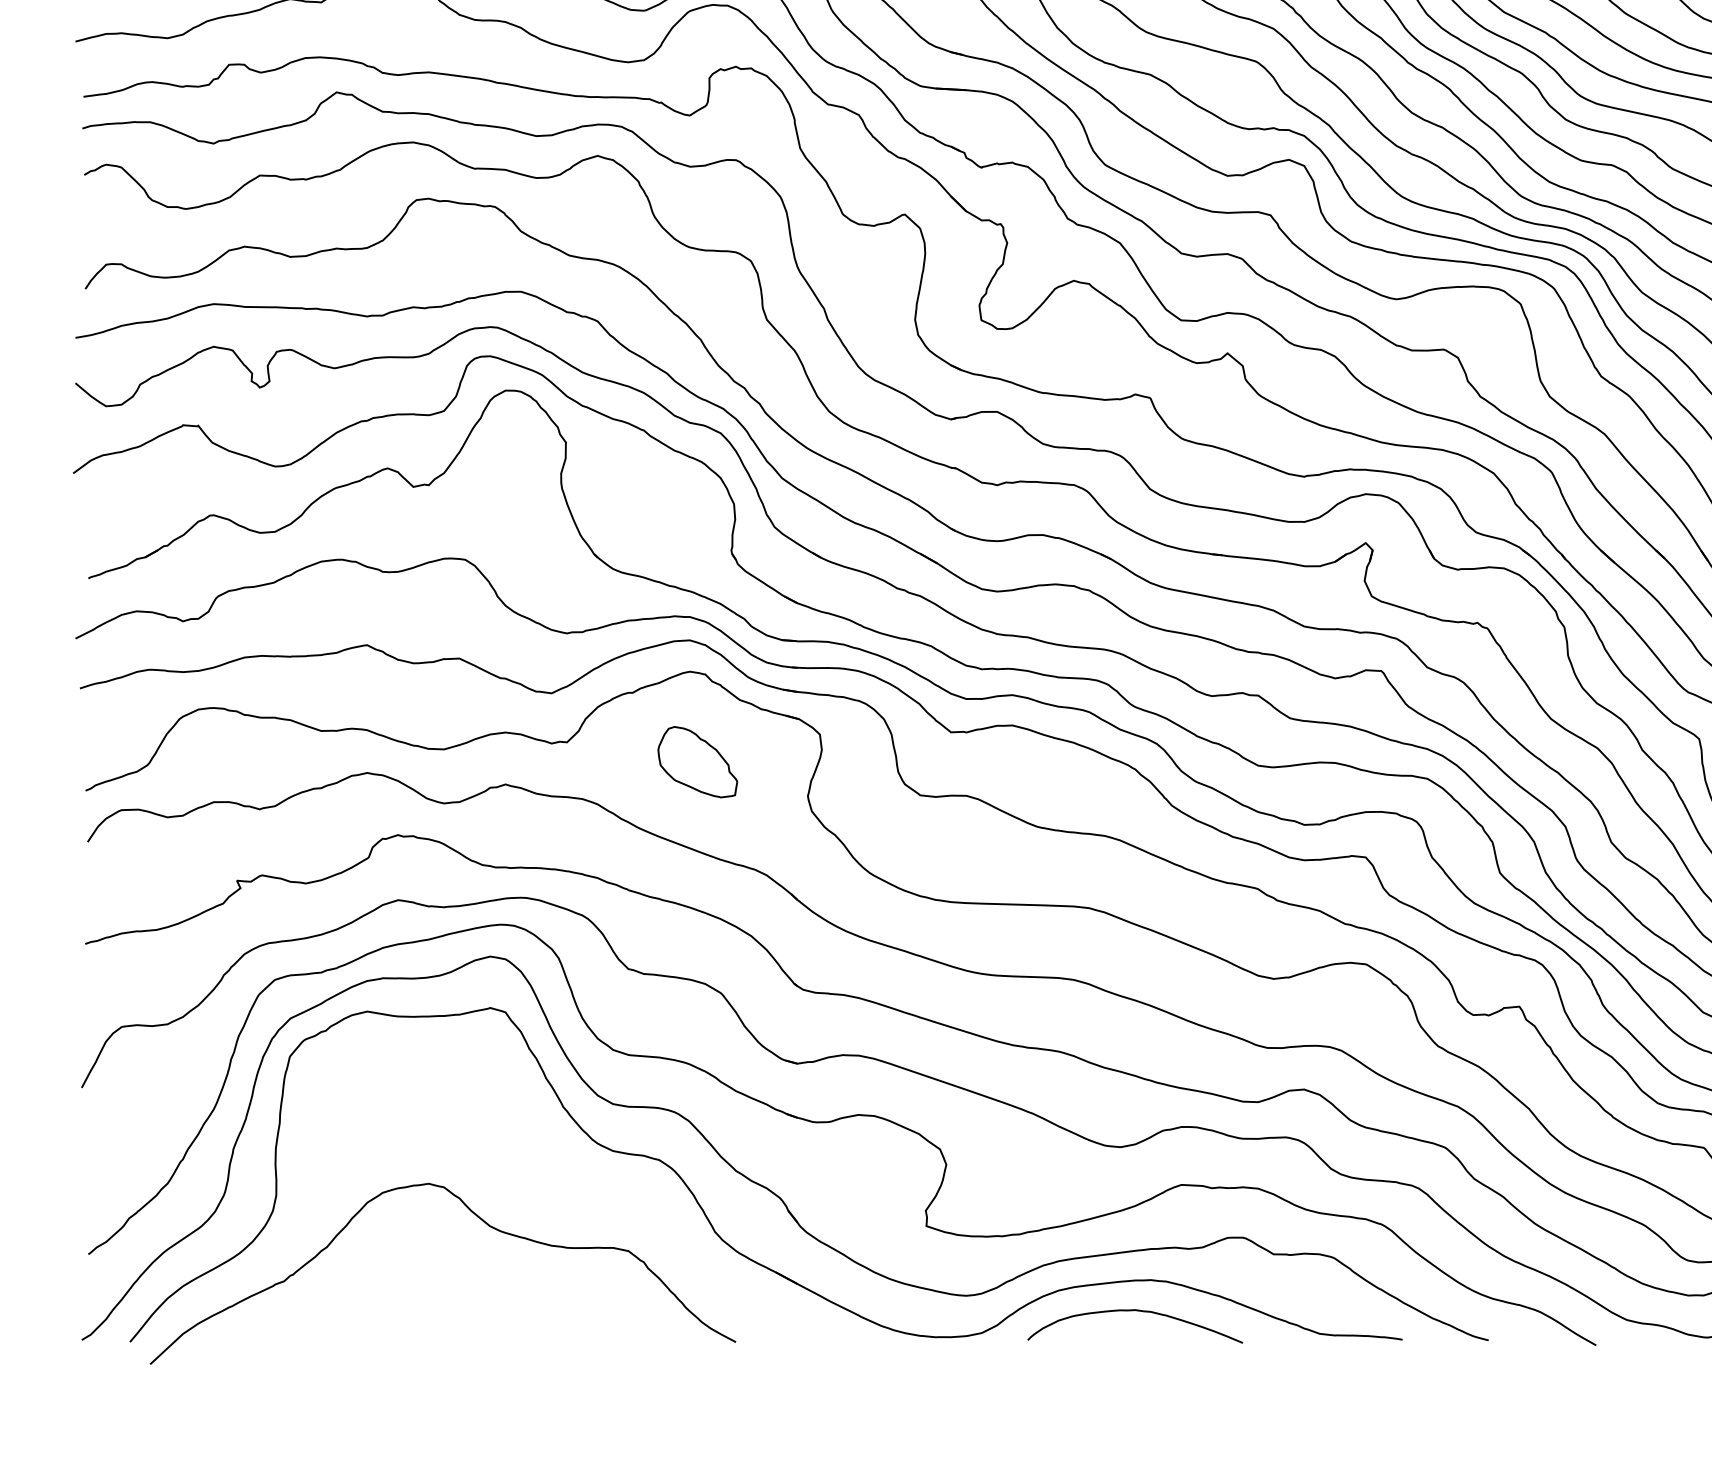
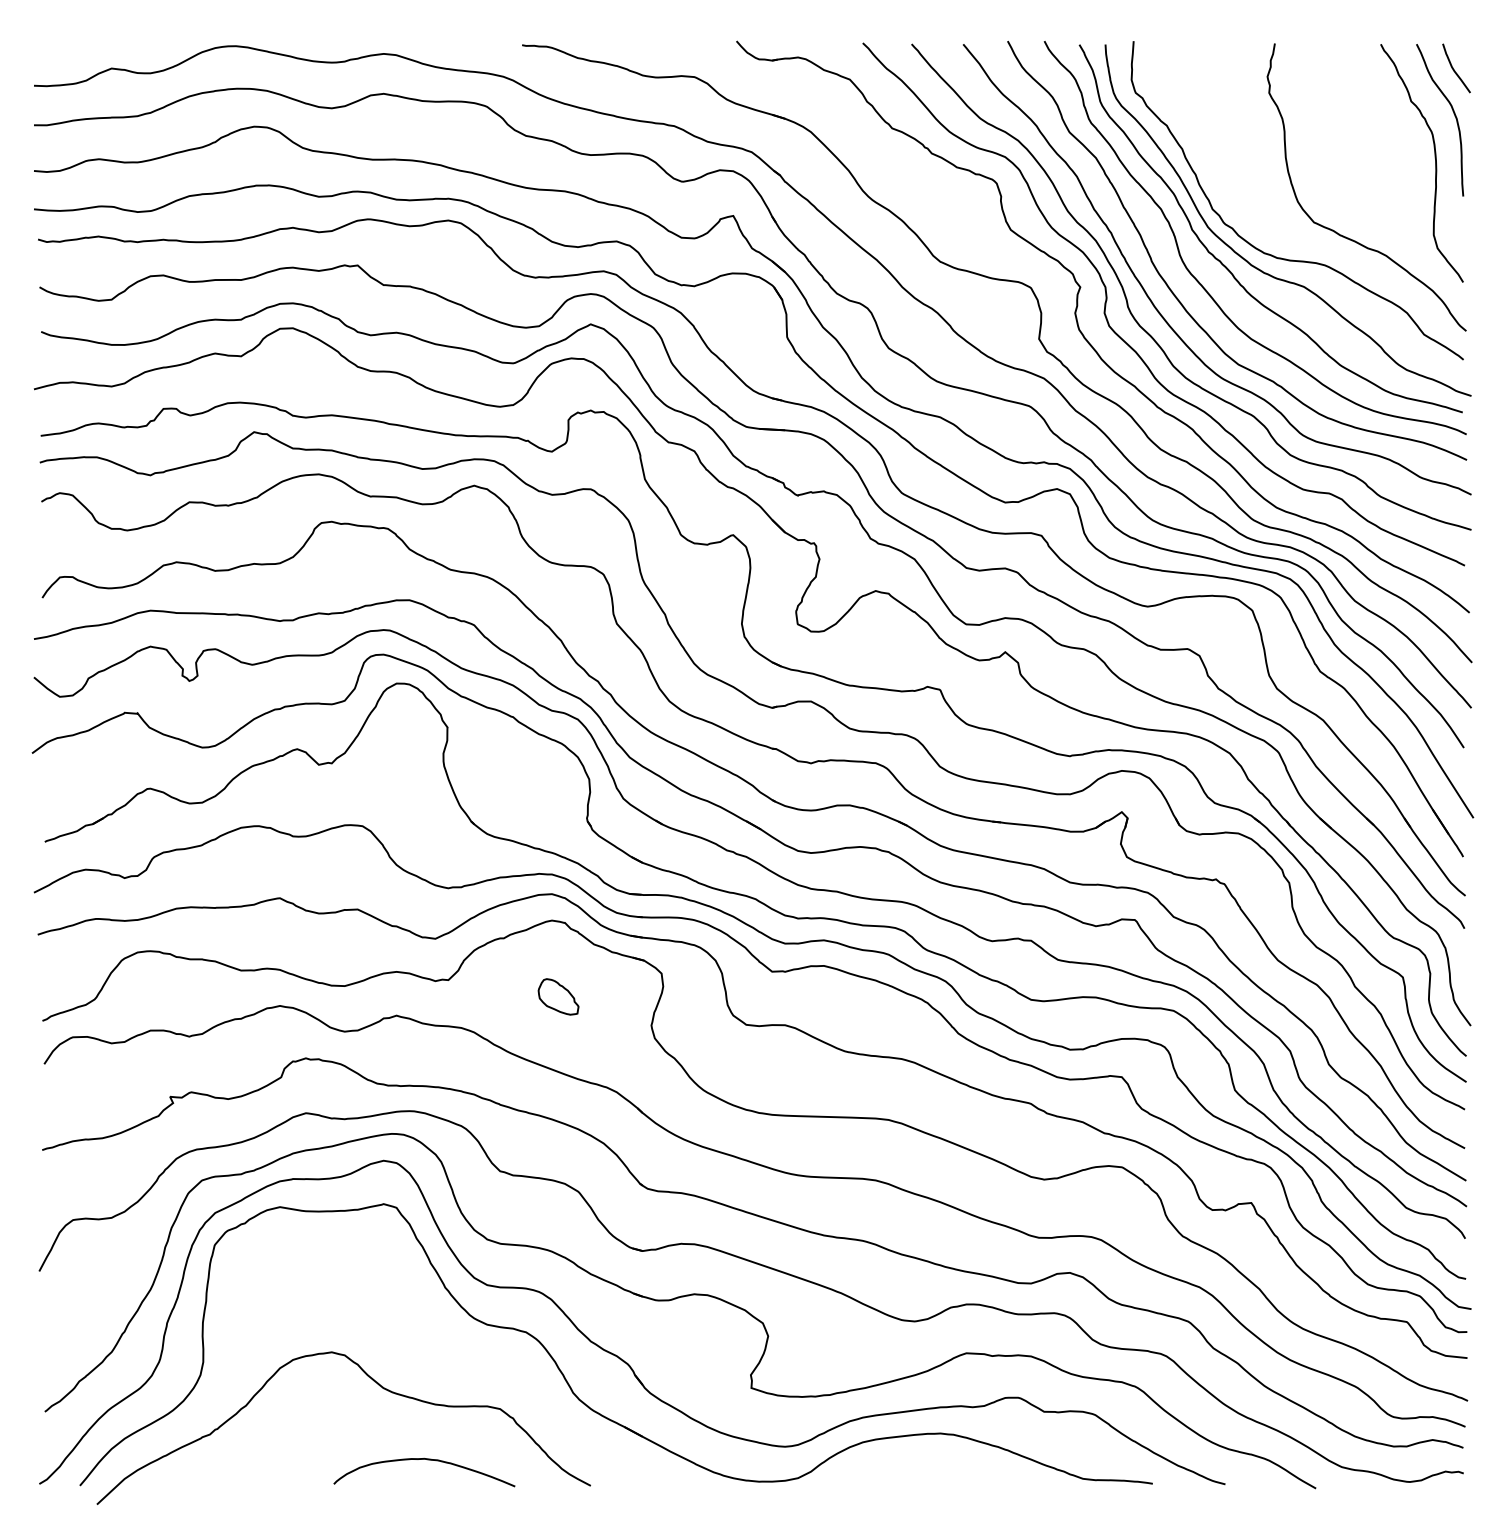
part: (697, 761) -> (558, 996), size x0.6
curve: (1138, 1312) -> (427, 1460), moved

